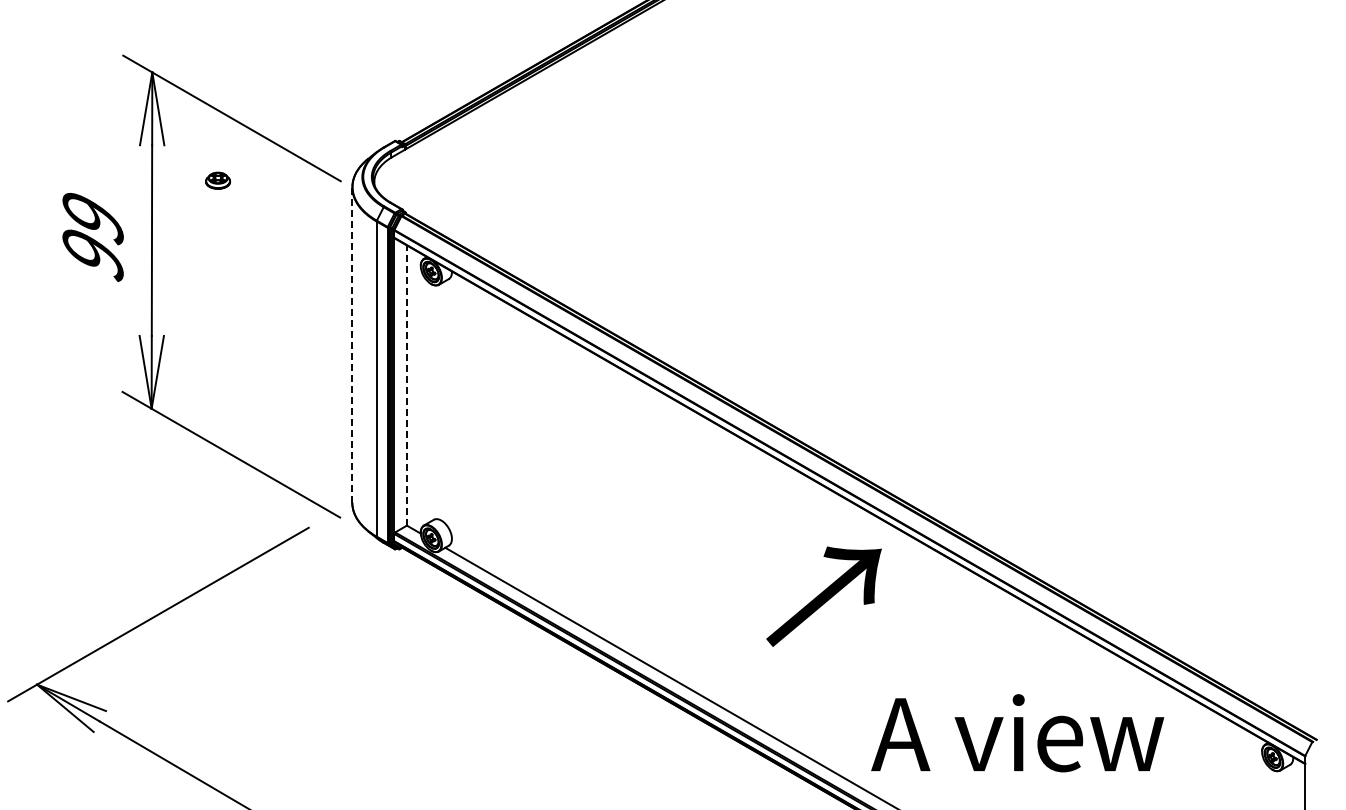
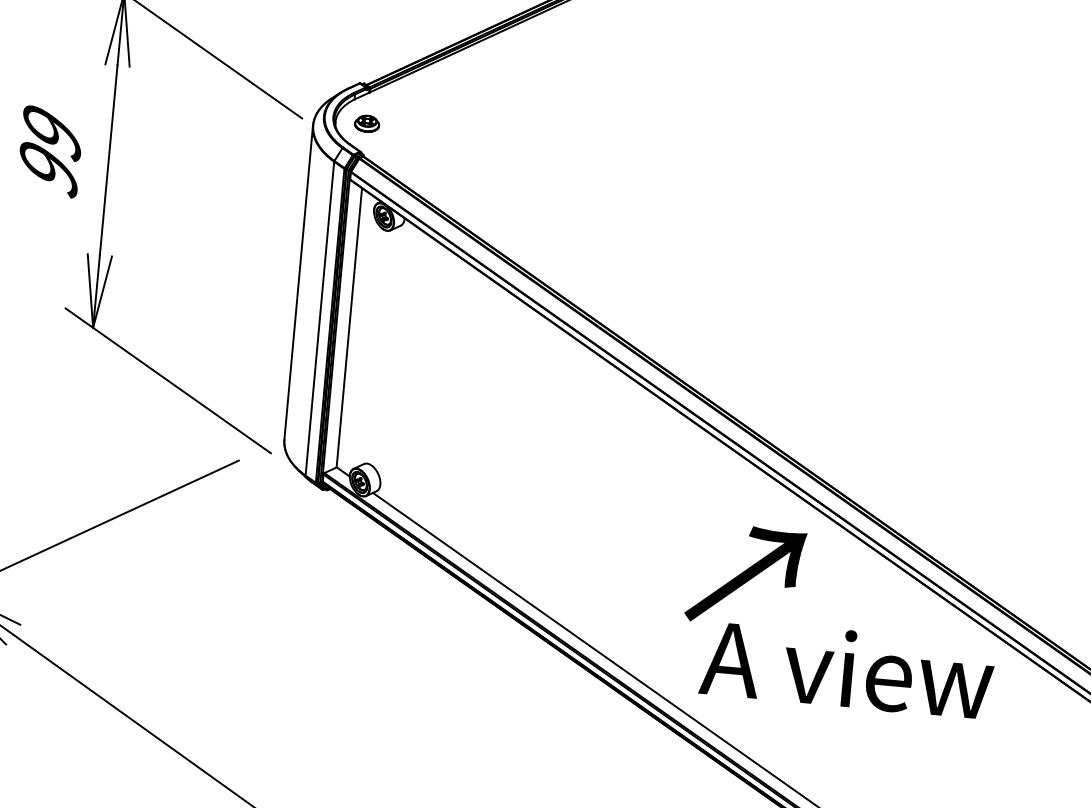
part: (218, 180) -> (367, 123), moved
line: (352, 345) -> (298, 283), dashed -> solid
line: (406, 384) -> (349, 326), dashed -> solid
text: (1017, 733) -> (847, 669), moved

